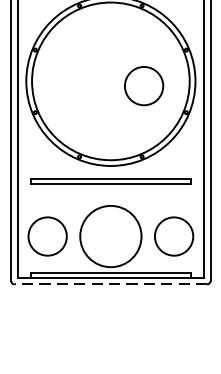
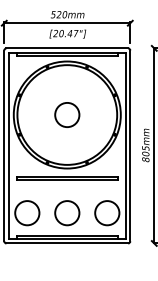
circle: (144, 85) -> (67, 114), moved
circle: (111, 237) -> (67, 213), size x0.62
line: (111, 284) -> (67, 243), dashed -> solid

